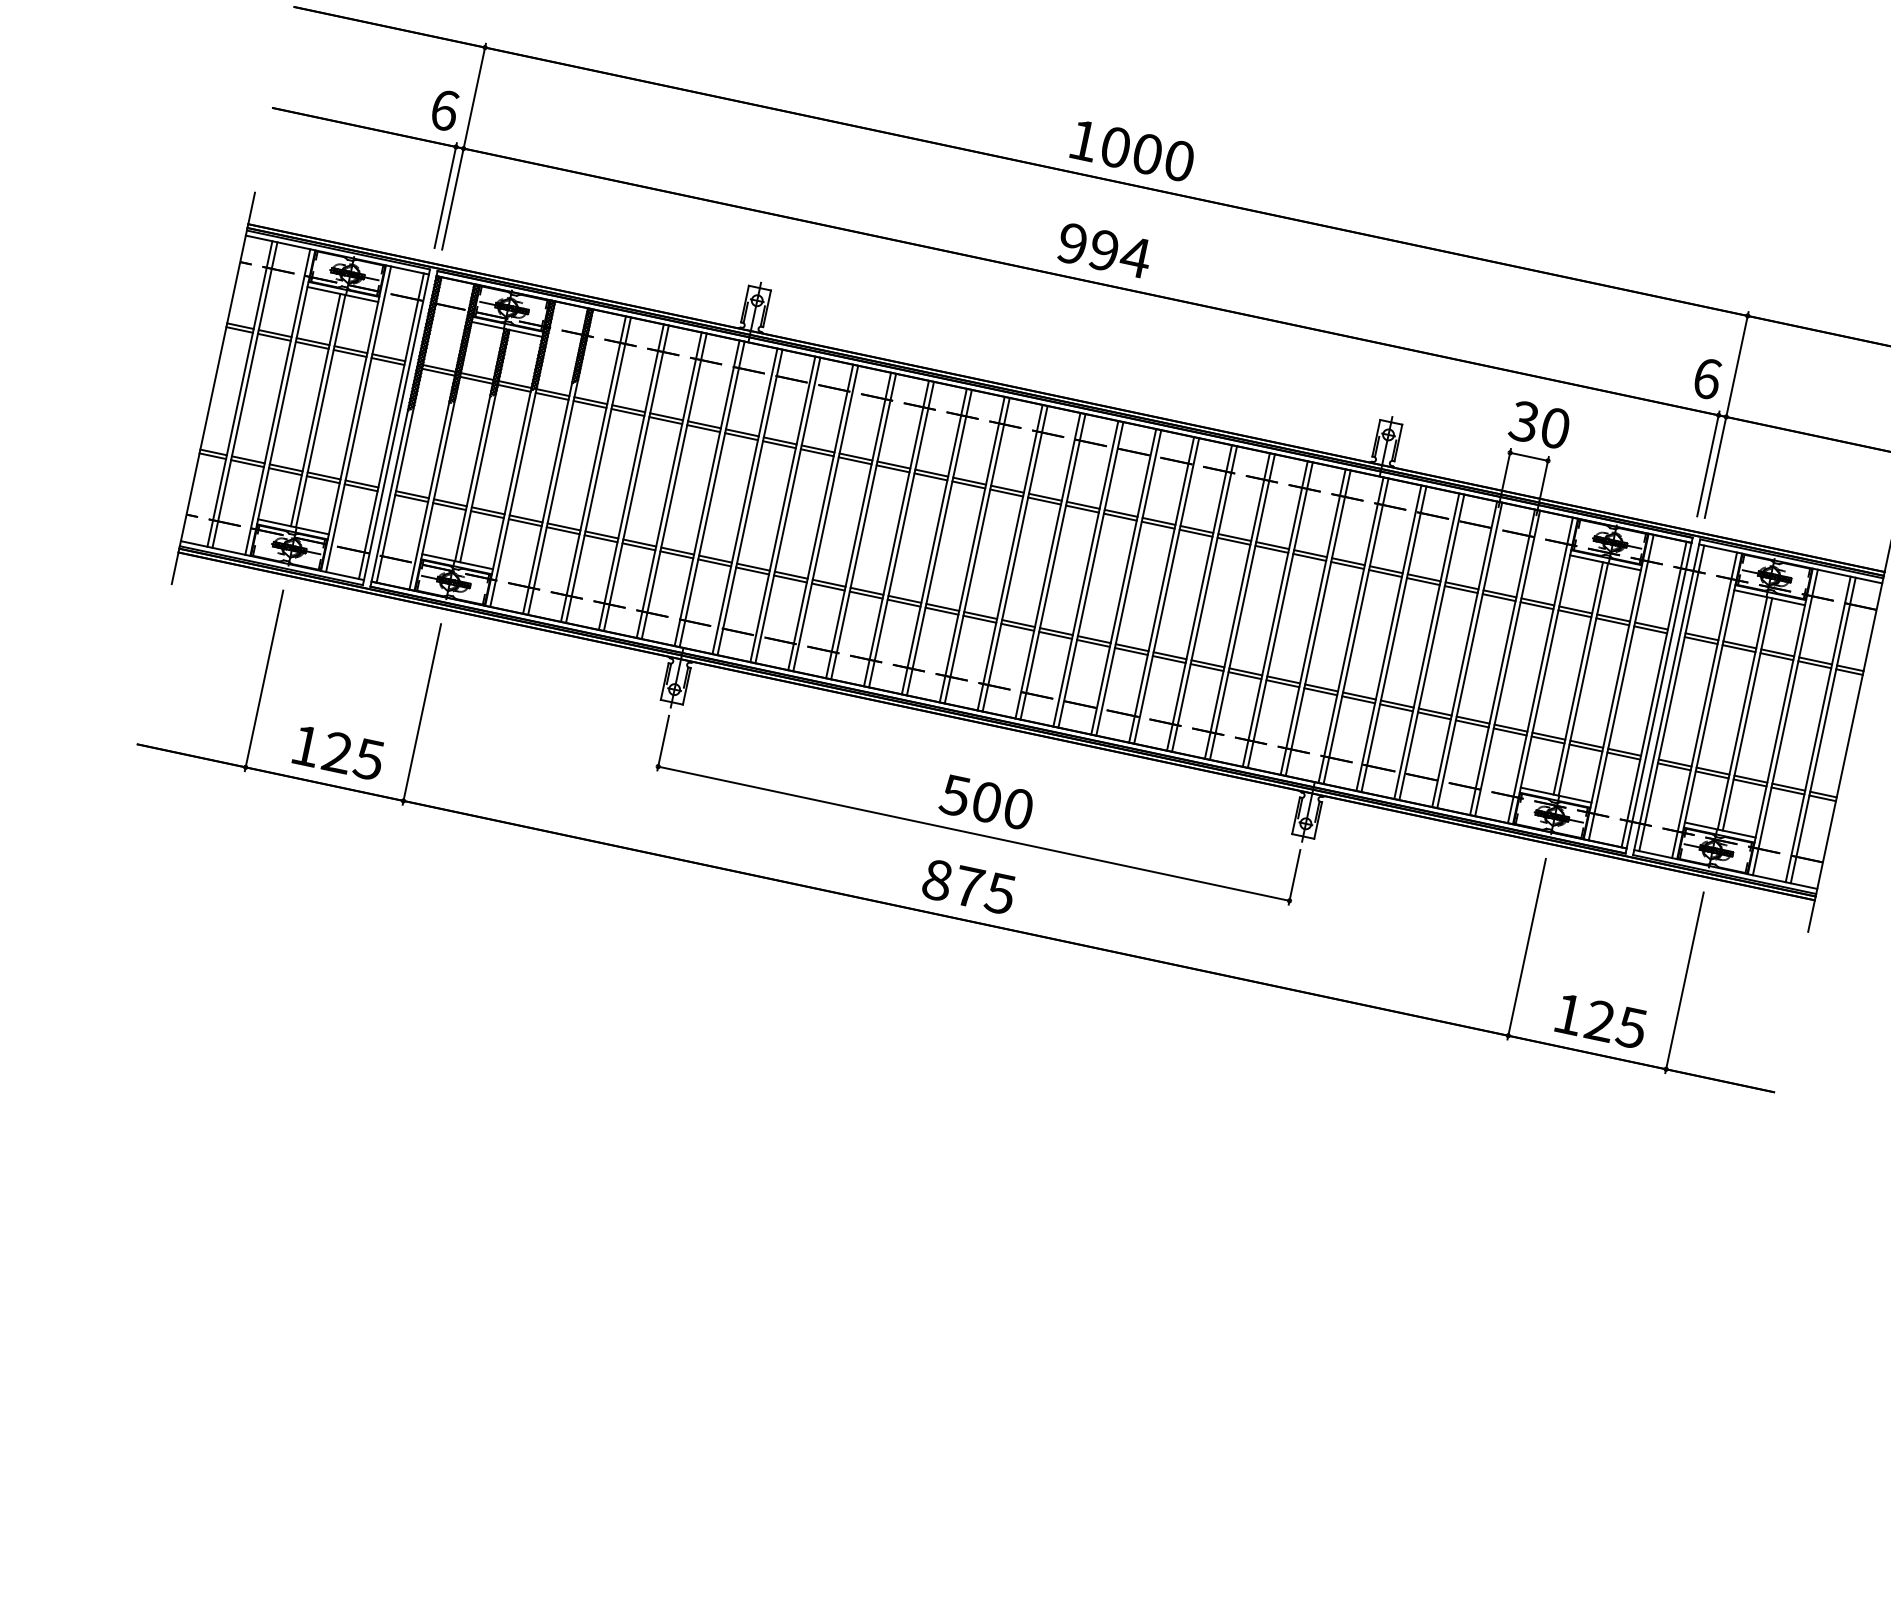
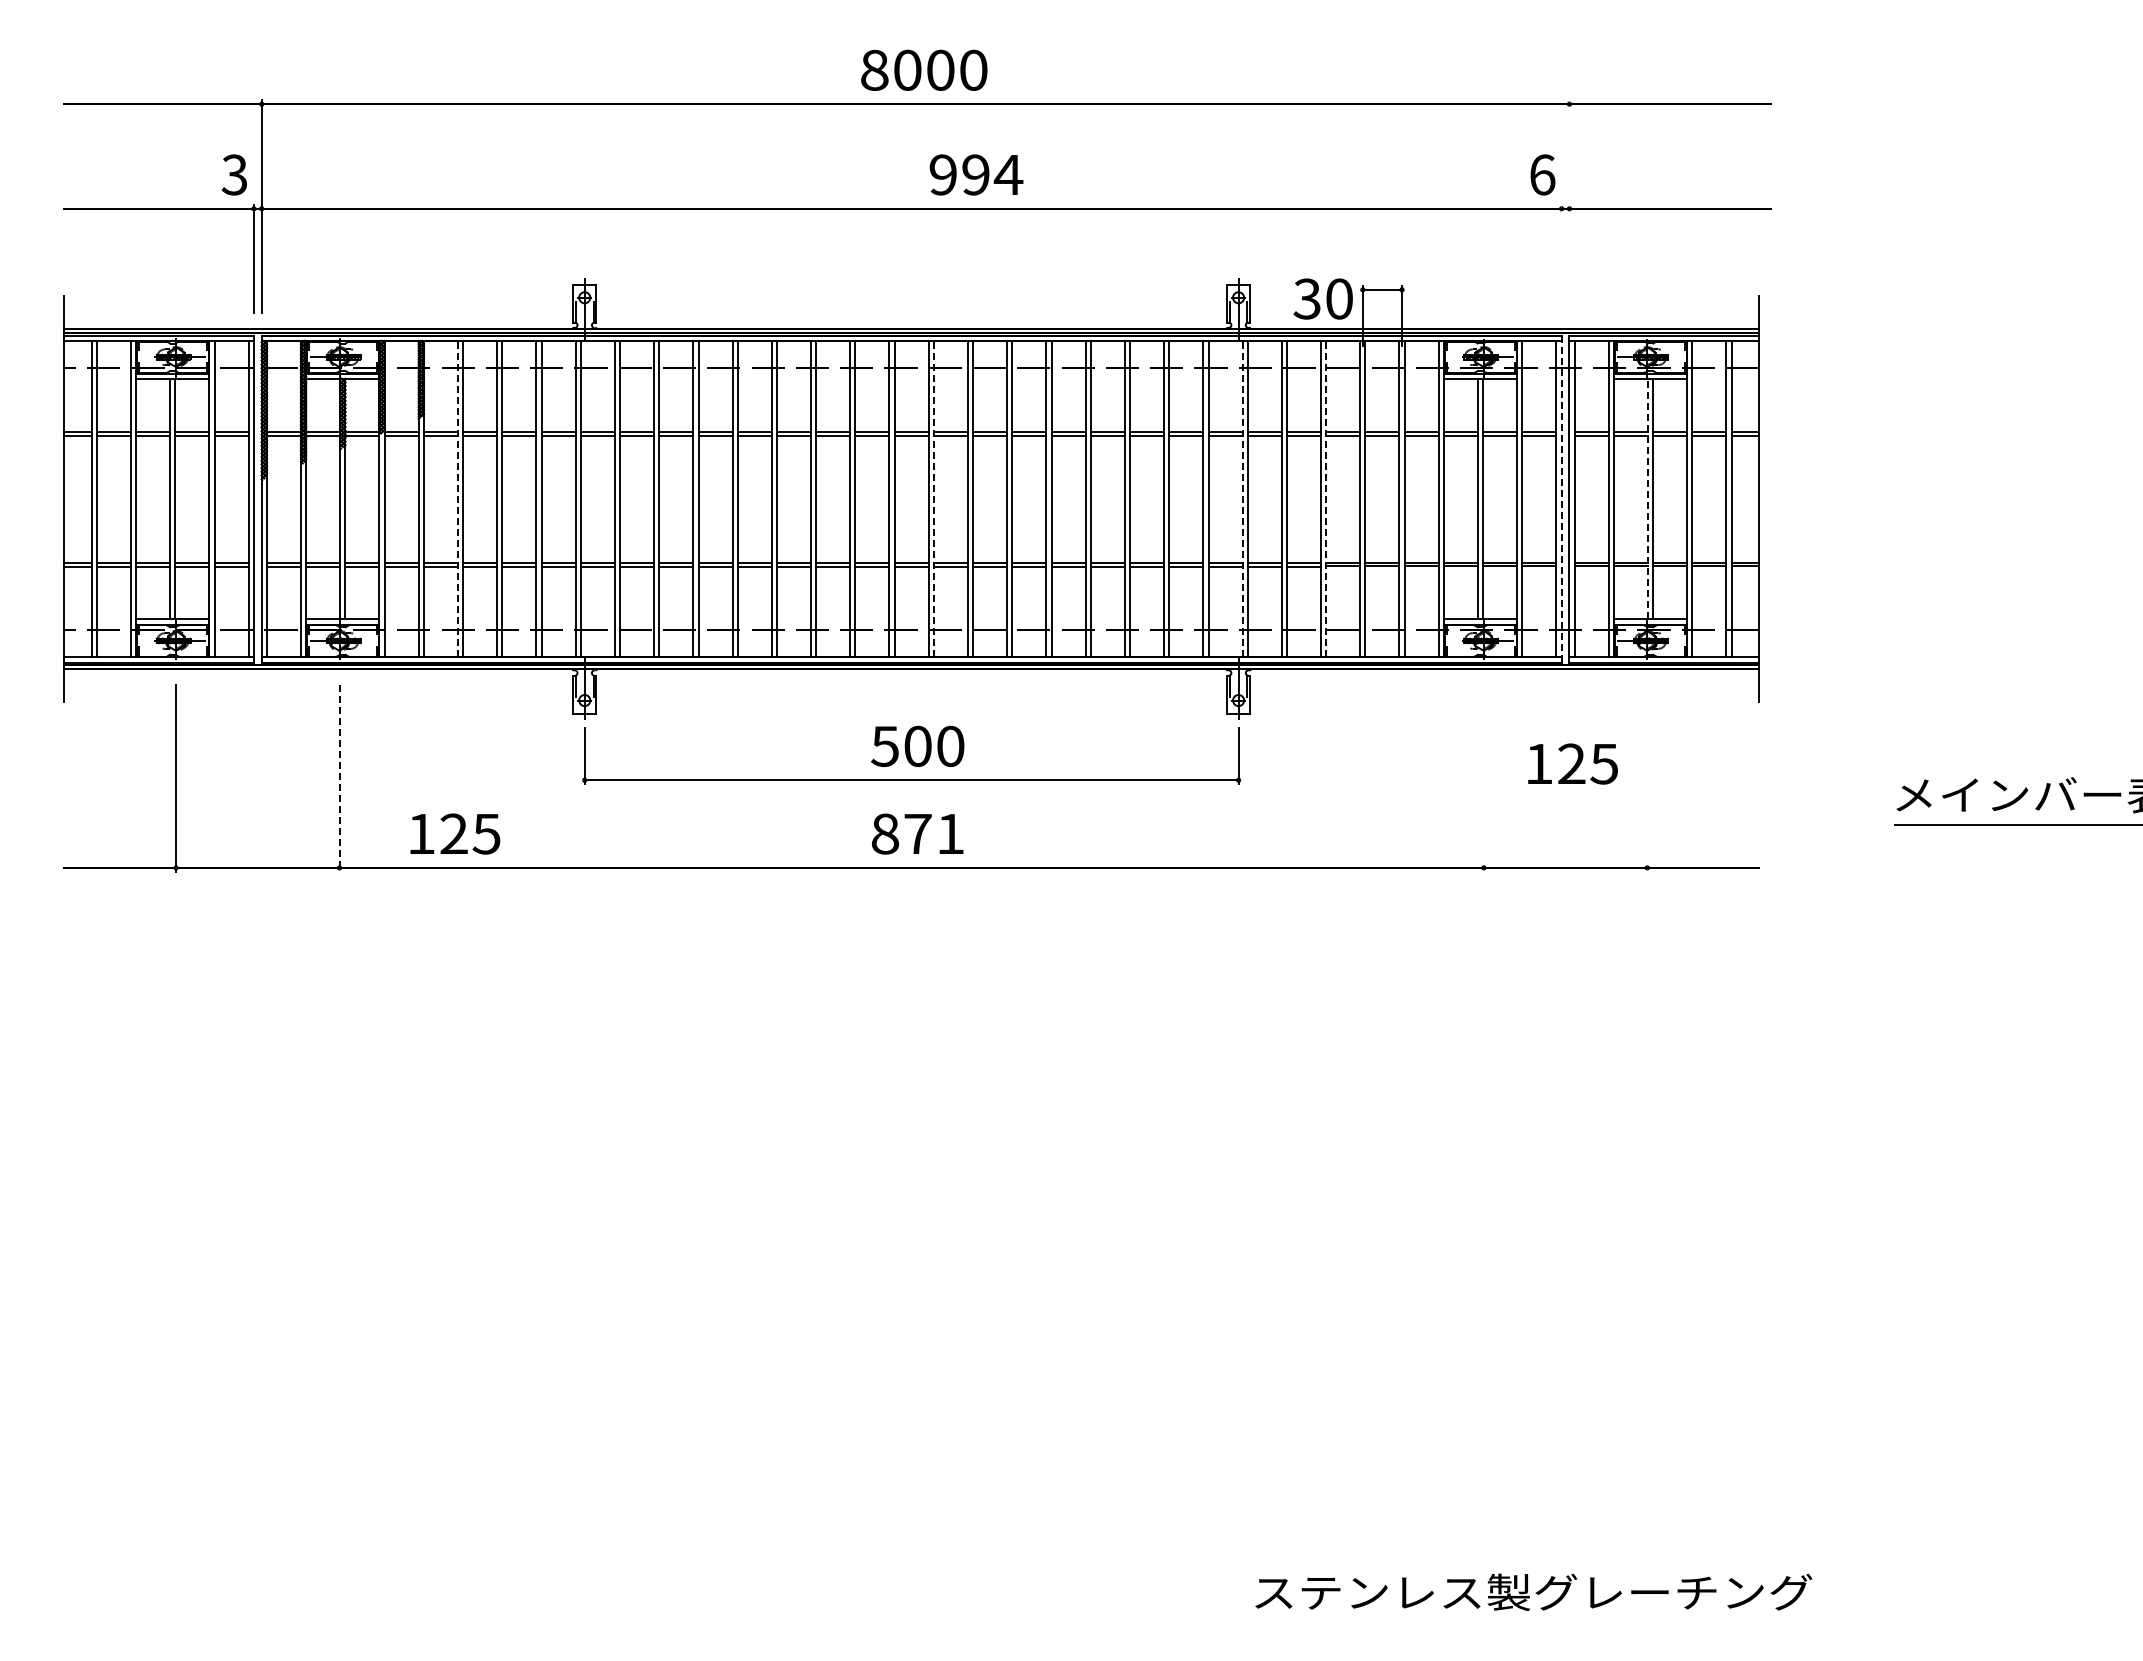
text: (444, 109) -> (234, 174), 6 -> 3
text: (1083, 139) -> (874, 69), 1000 -> 8000
text: (1104, 250) -> (976, 174), moved
line: (1726, 414) -> (1569, 206), removed
text: (1539, 424) -> (1322, 298), moved
line: (1708, 463) -> (1561, 258), removed
line: (593, 468) -> (457, 498), solid -> dashed
line: (1052, 566) -> (933, 498), solid -> dashed
line: (1351, 629) -> (1242, 498), solid -> dashed
line: (1432, 646) -> (1326, 498), solid -> dashed
line: (1658, 695) -> (1561, 499), solid -> dashed
line: (1742, 712) -> (1647, 498), solid -> dashed
line: (421, 714) -> (339, 778), solid -> dashed
text: (339, 752) -> (455, 833), moved
text: (1000, 894) -> (950, 834), 875 -> 871
line: (1526, 948) -> (1483, 777), removed
line: (1684, 982) -> (1647, 777), removed
text: (1601, 1020) -> (1572, 763), moved

